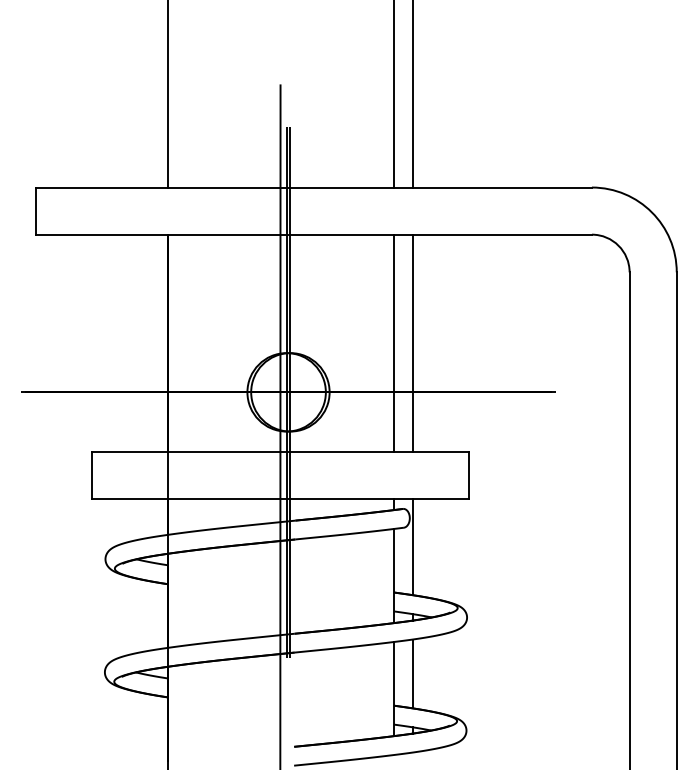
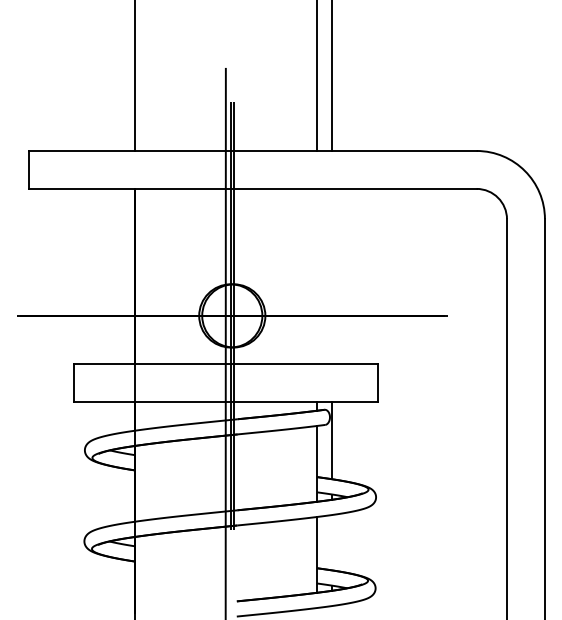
line: (394, 343) -> (317, 276), removed
line: (412, 343) -> (332, 276), removed
line: (412, 673) -> (332, 542), removed

